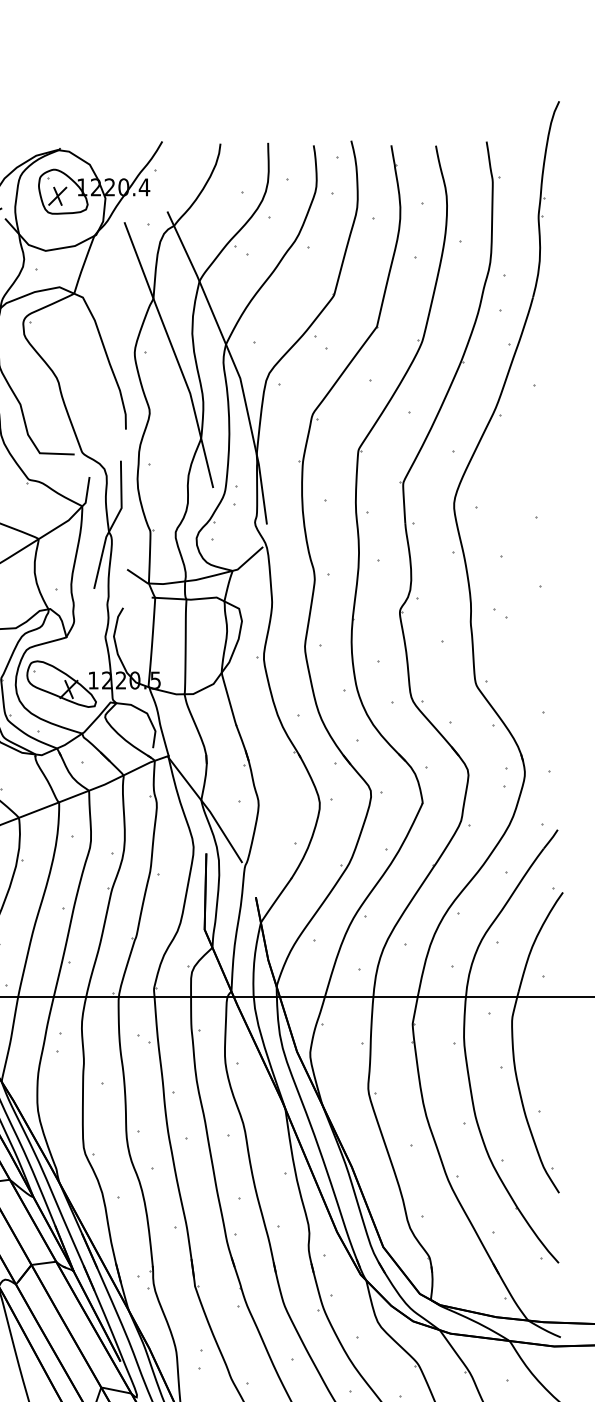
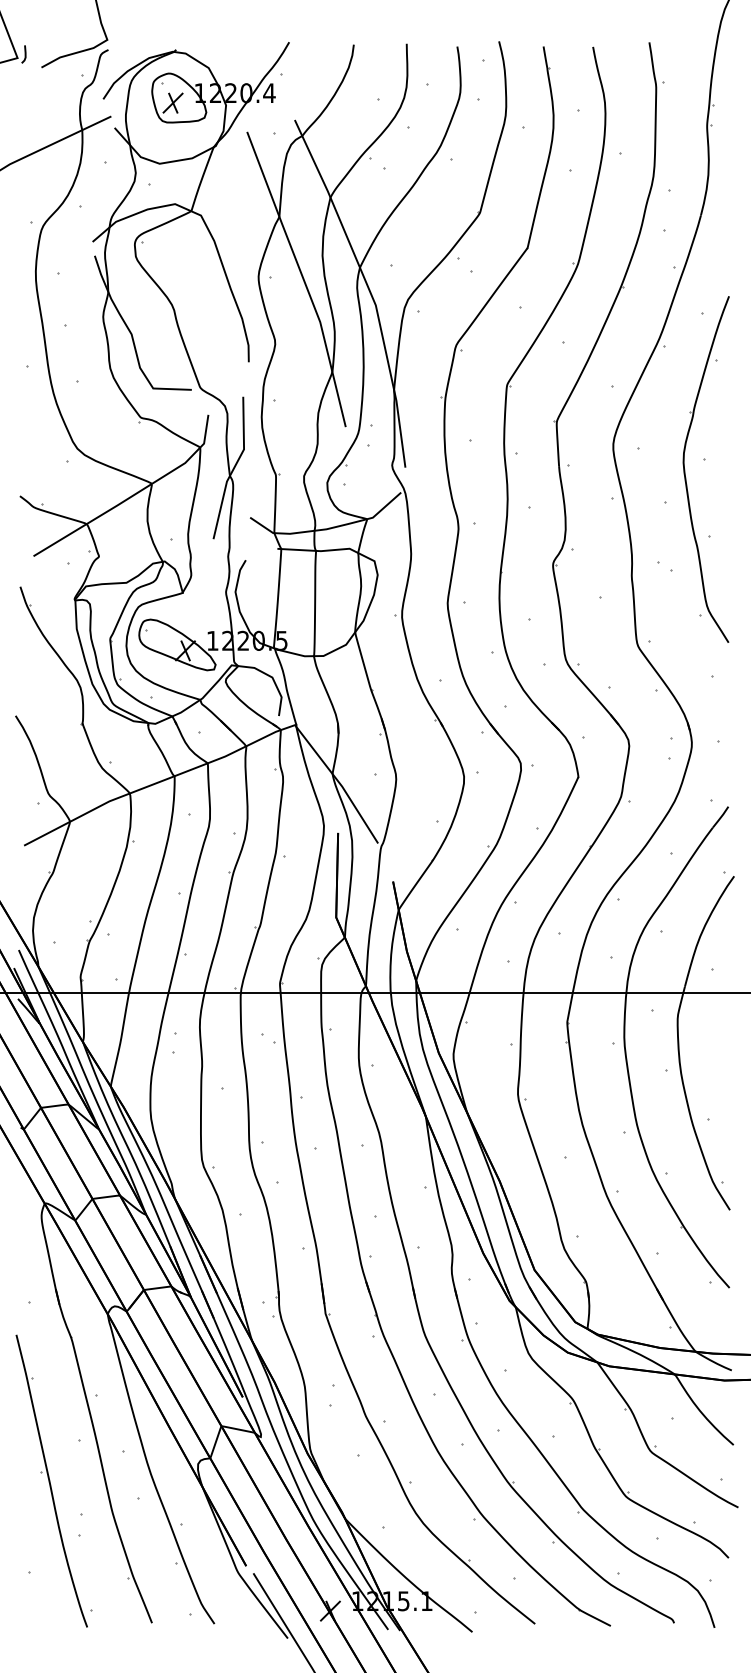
part: (519, 526) -> (685, 469), added

